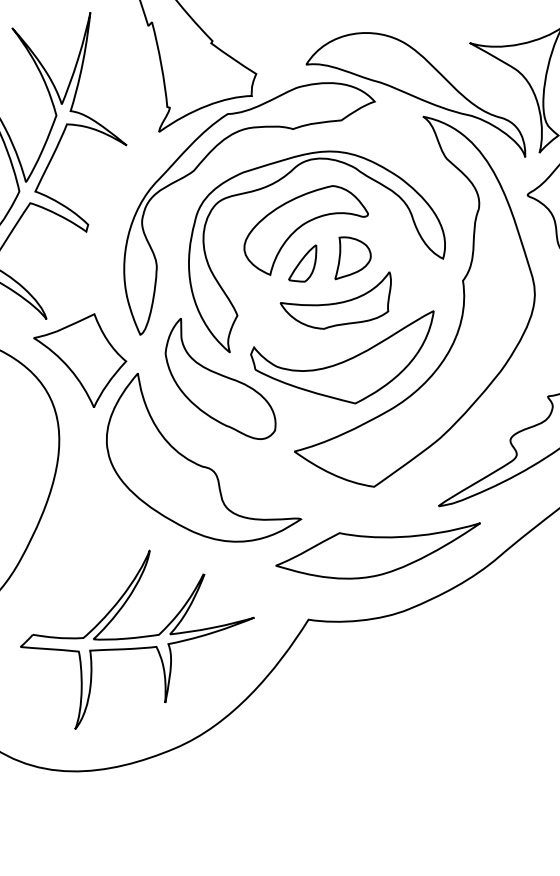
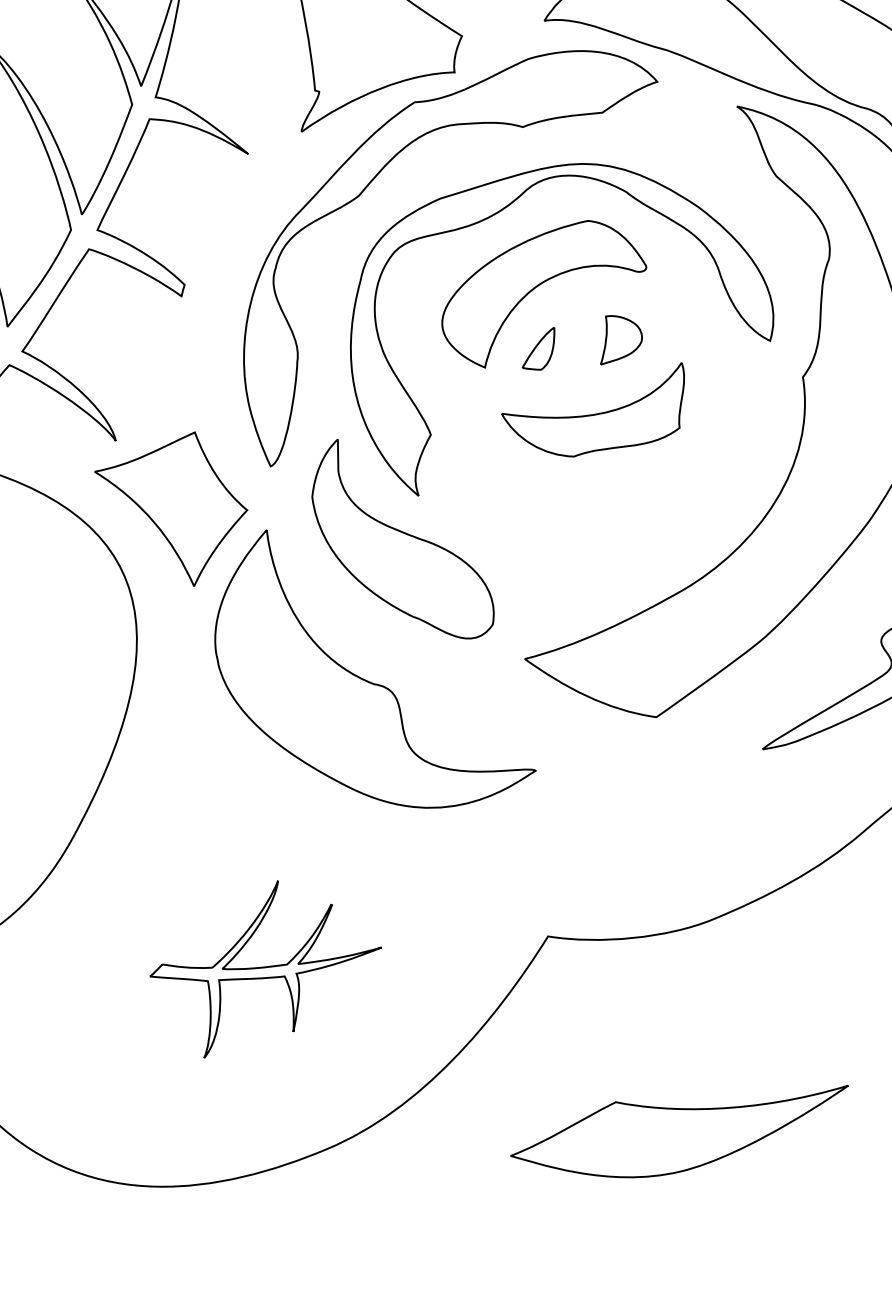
part: (352, 258) -> (620, 340), size x0.7
part: (302, 263) -> (538, 348), size x0.7
part: (342, 357) -> (604, 503), removed
part: (377, 550) -> (678, 1130), moved
part: (137, 639) -> (265, 969), size x0.6

